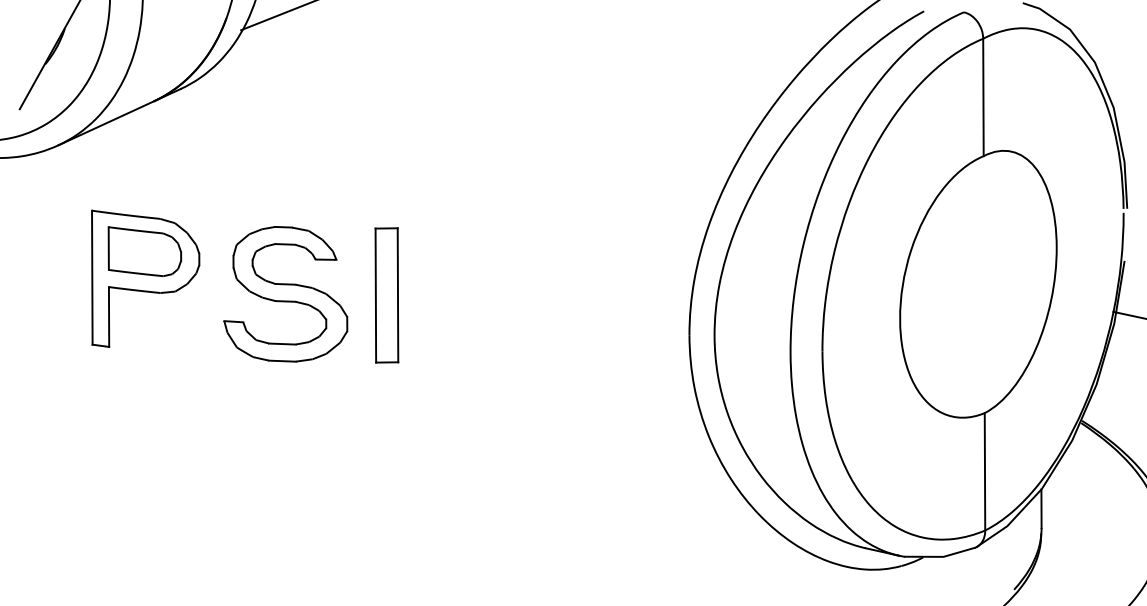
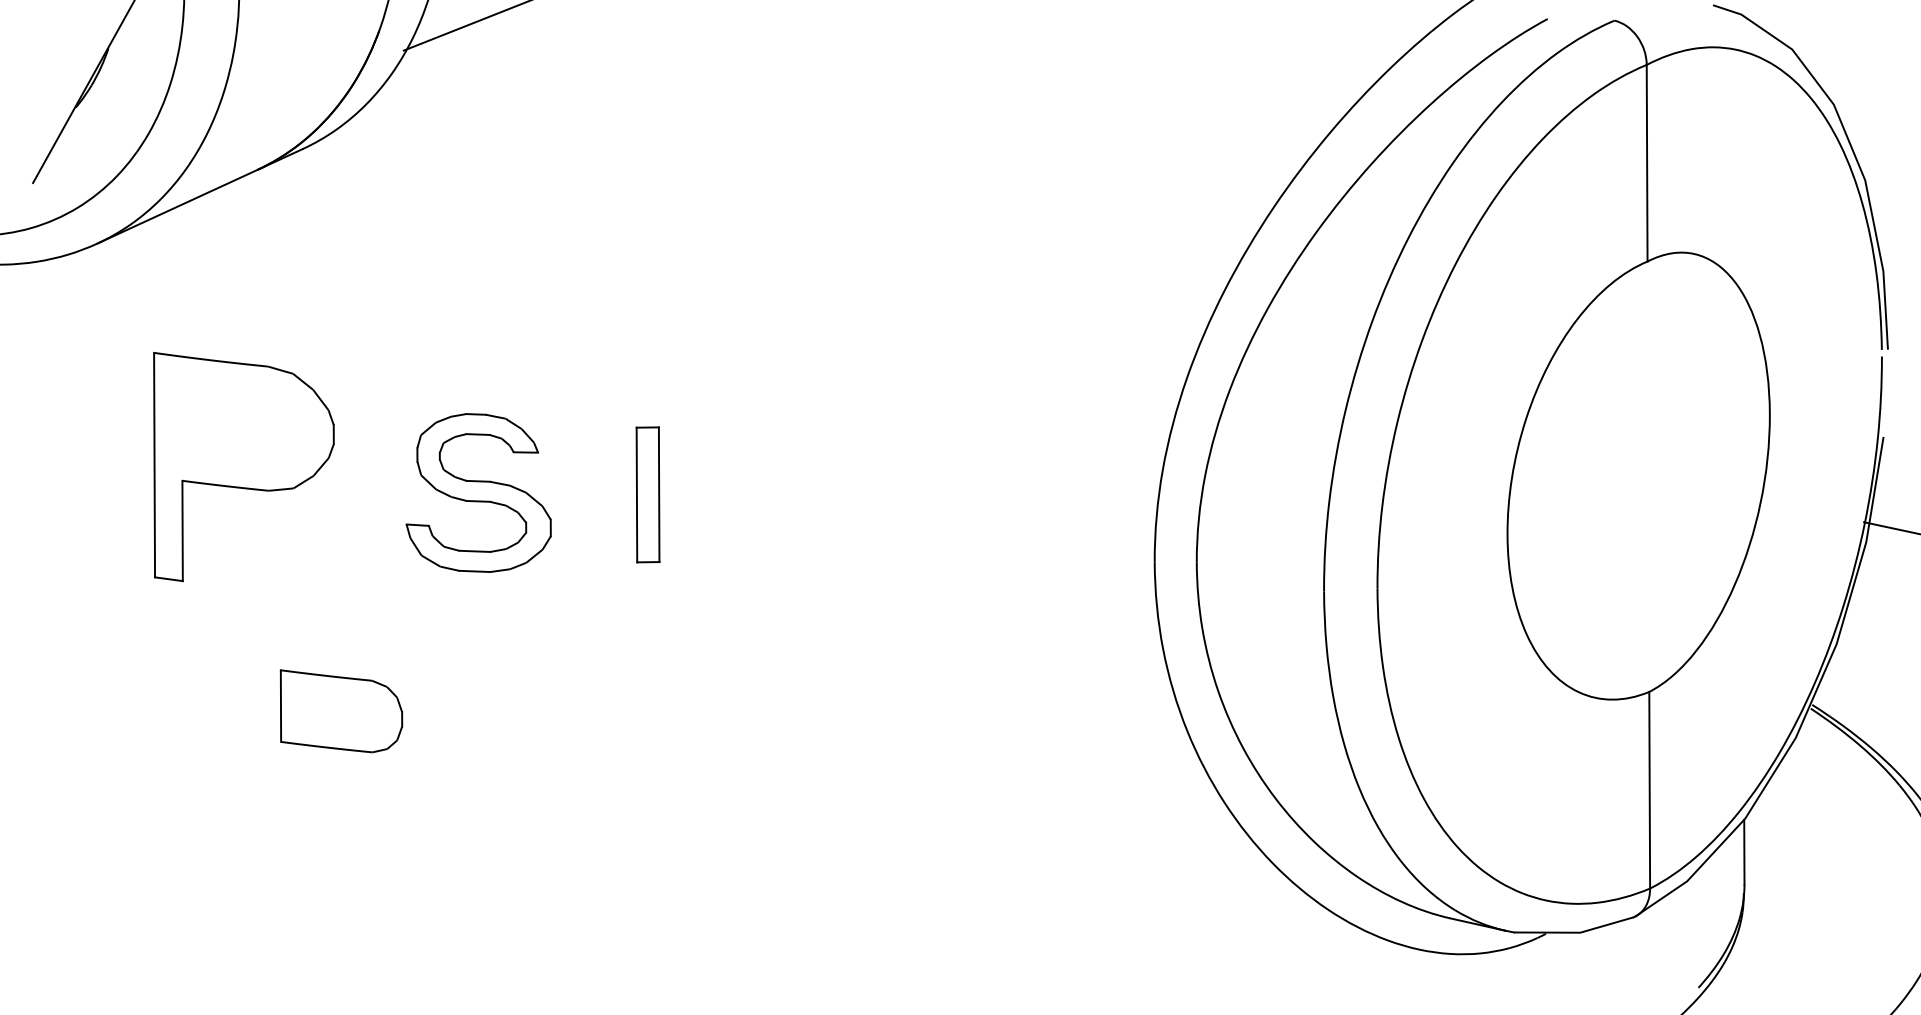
part: (144, 251) -> (340, 711), moved
part: (285, 294) -> (478, 493), size x0.7
part: (386, 295) -> (647, 494), size x0.6

